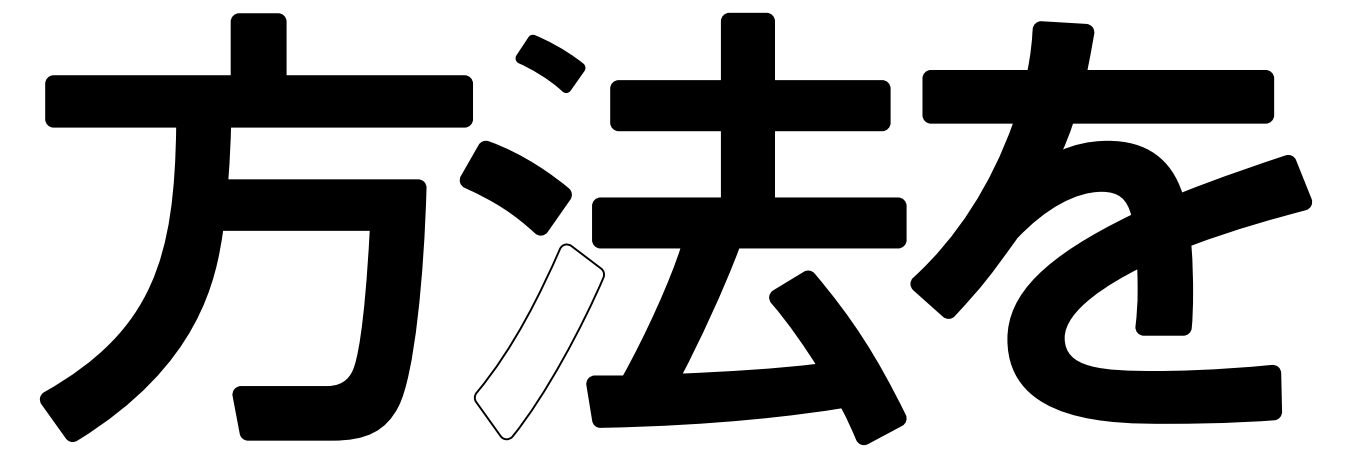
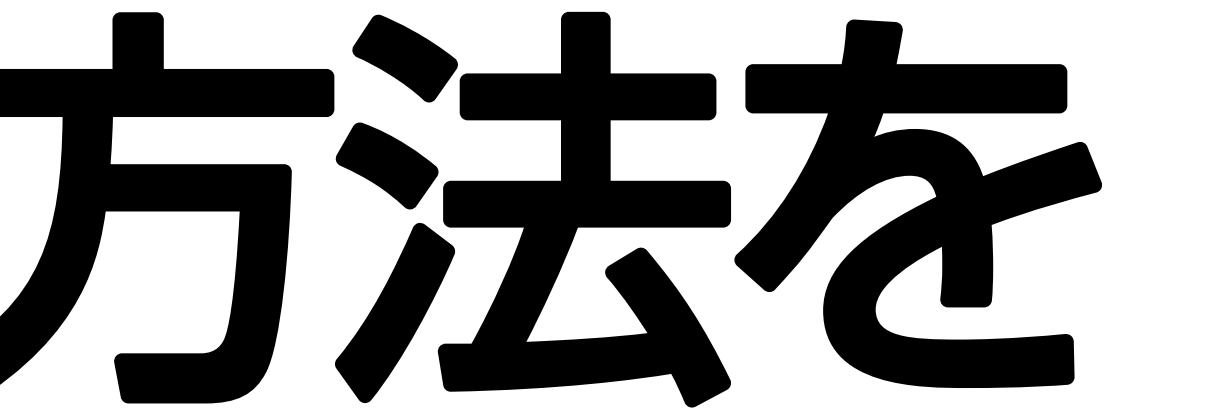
part: (550, 63) -> (405, 58), size x1.67
part: (515, 187) -> (386, 165), moved
fill: (539, 341) -> (395, 312), added

